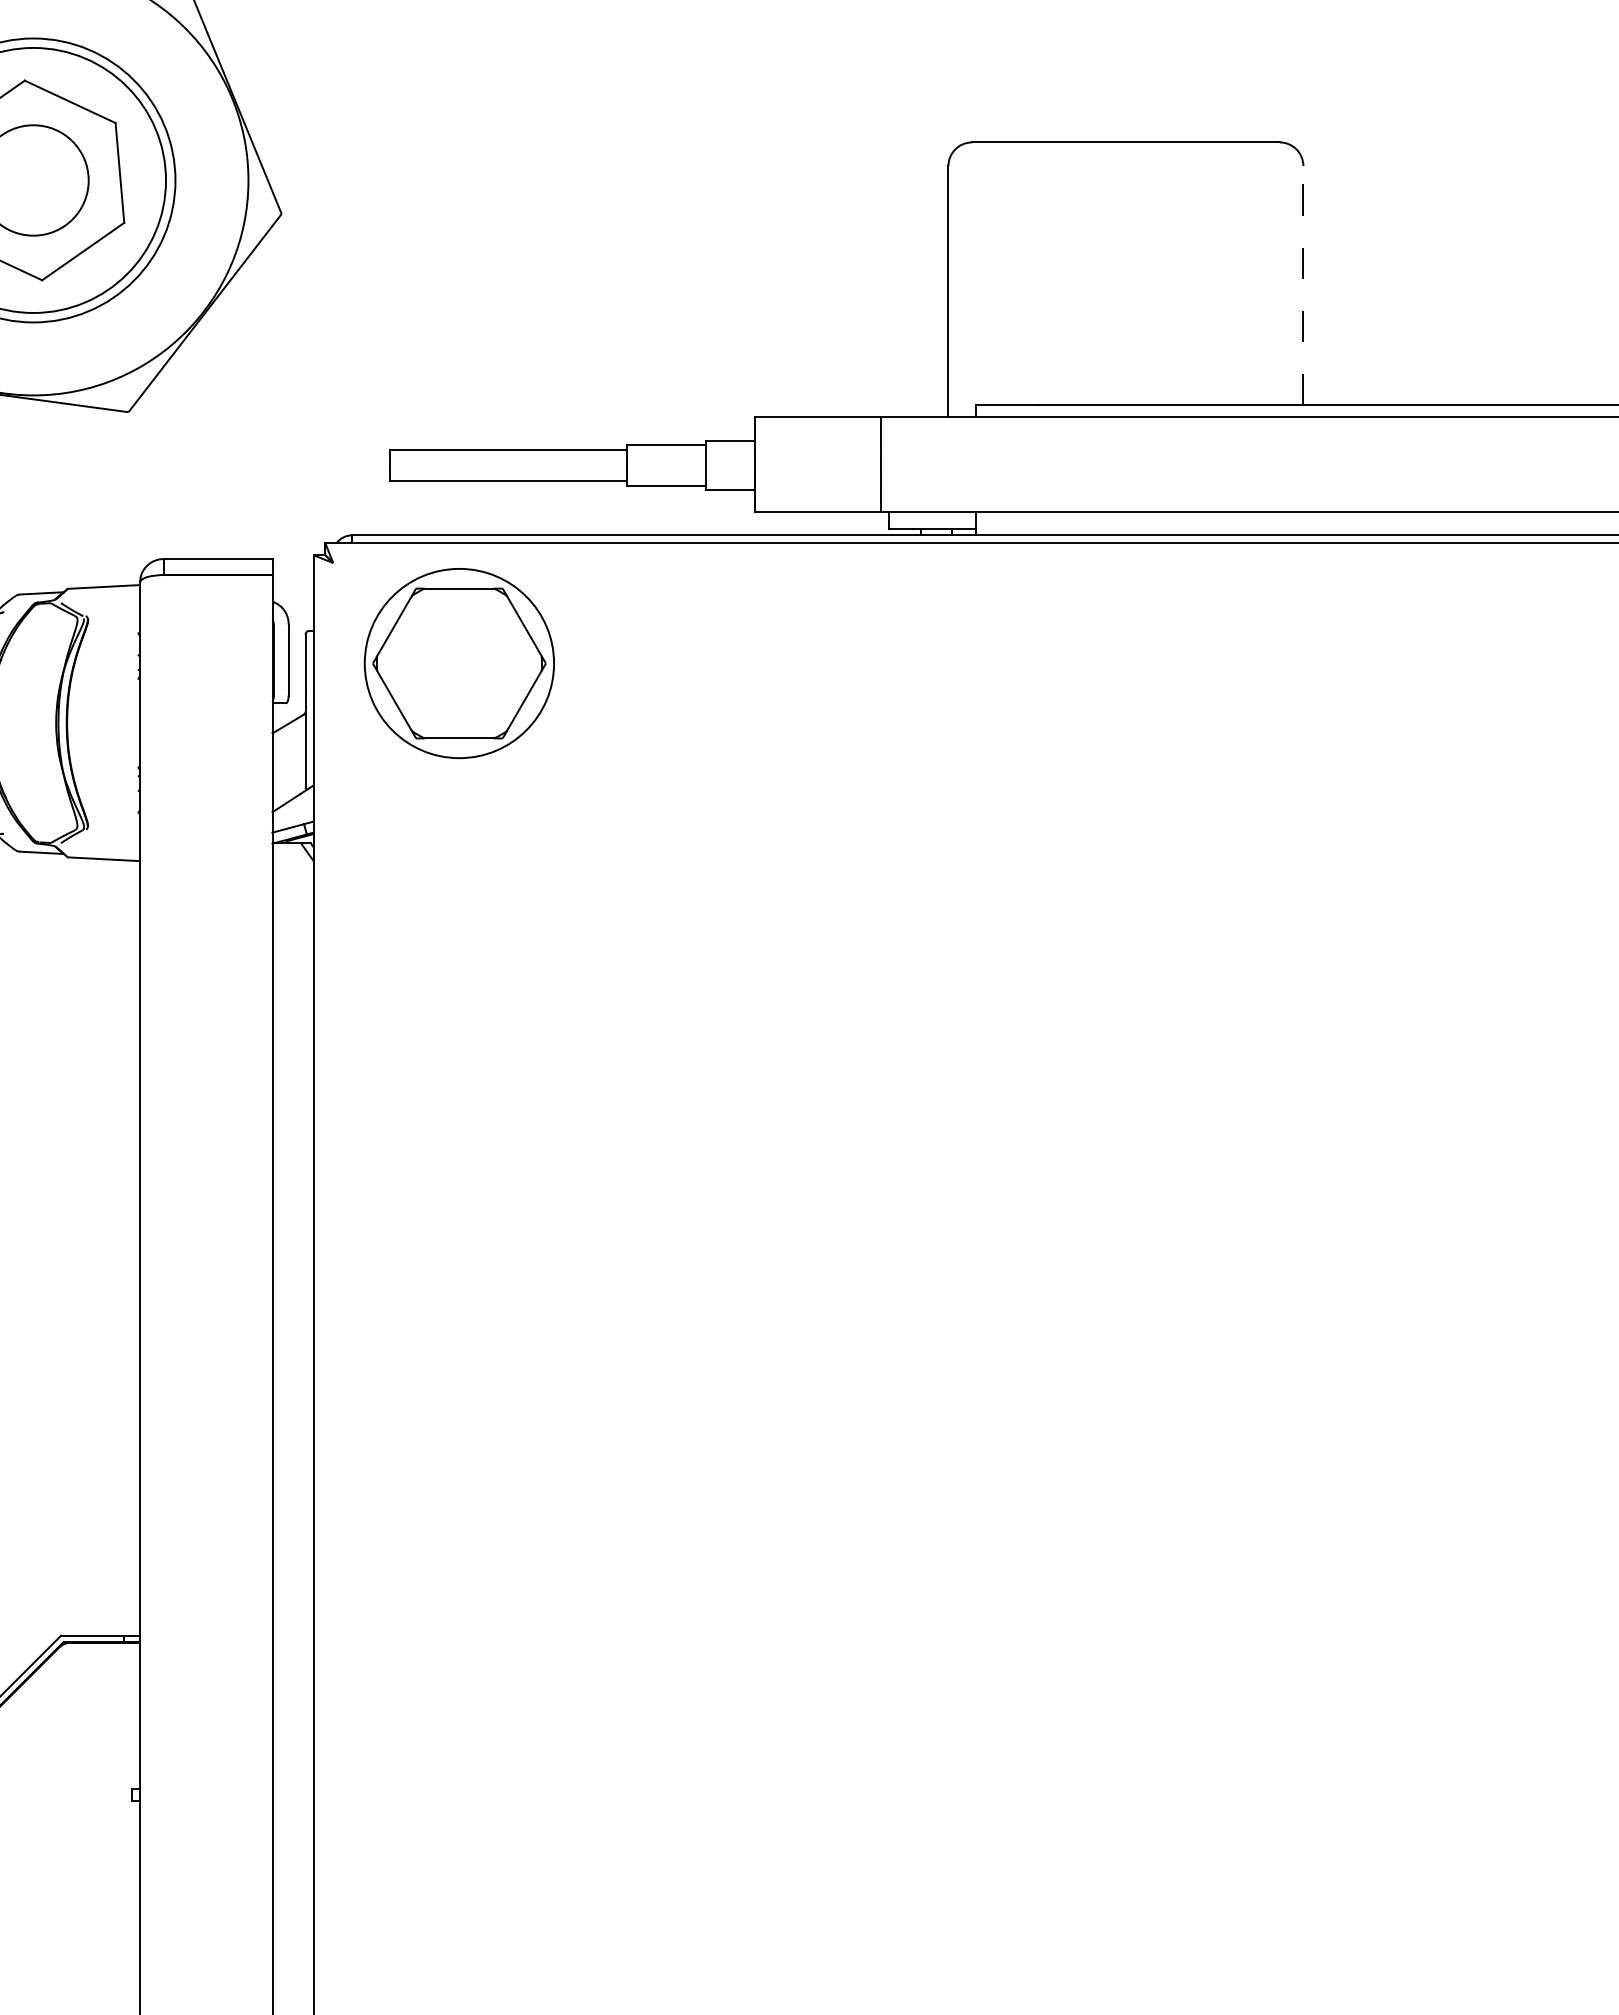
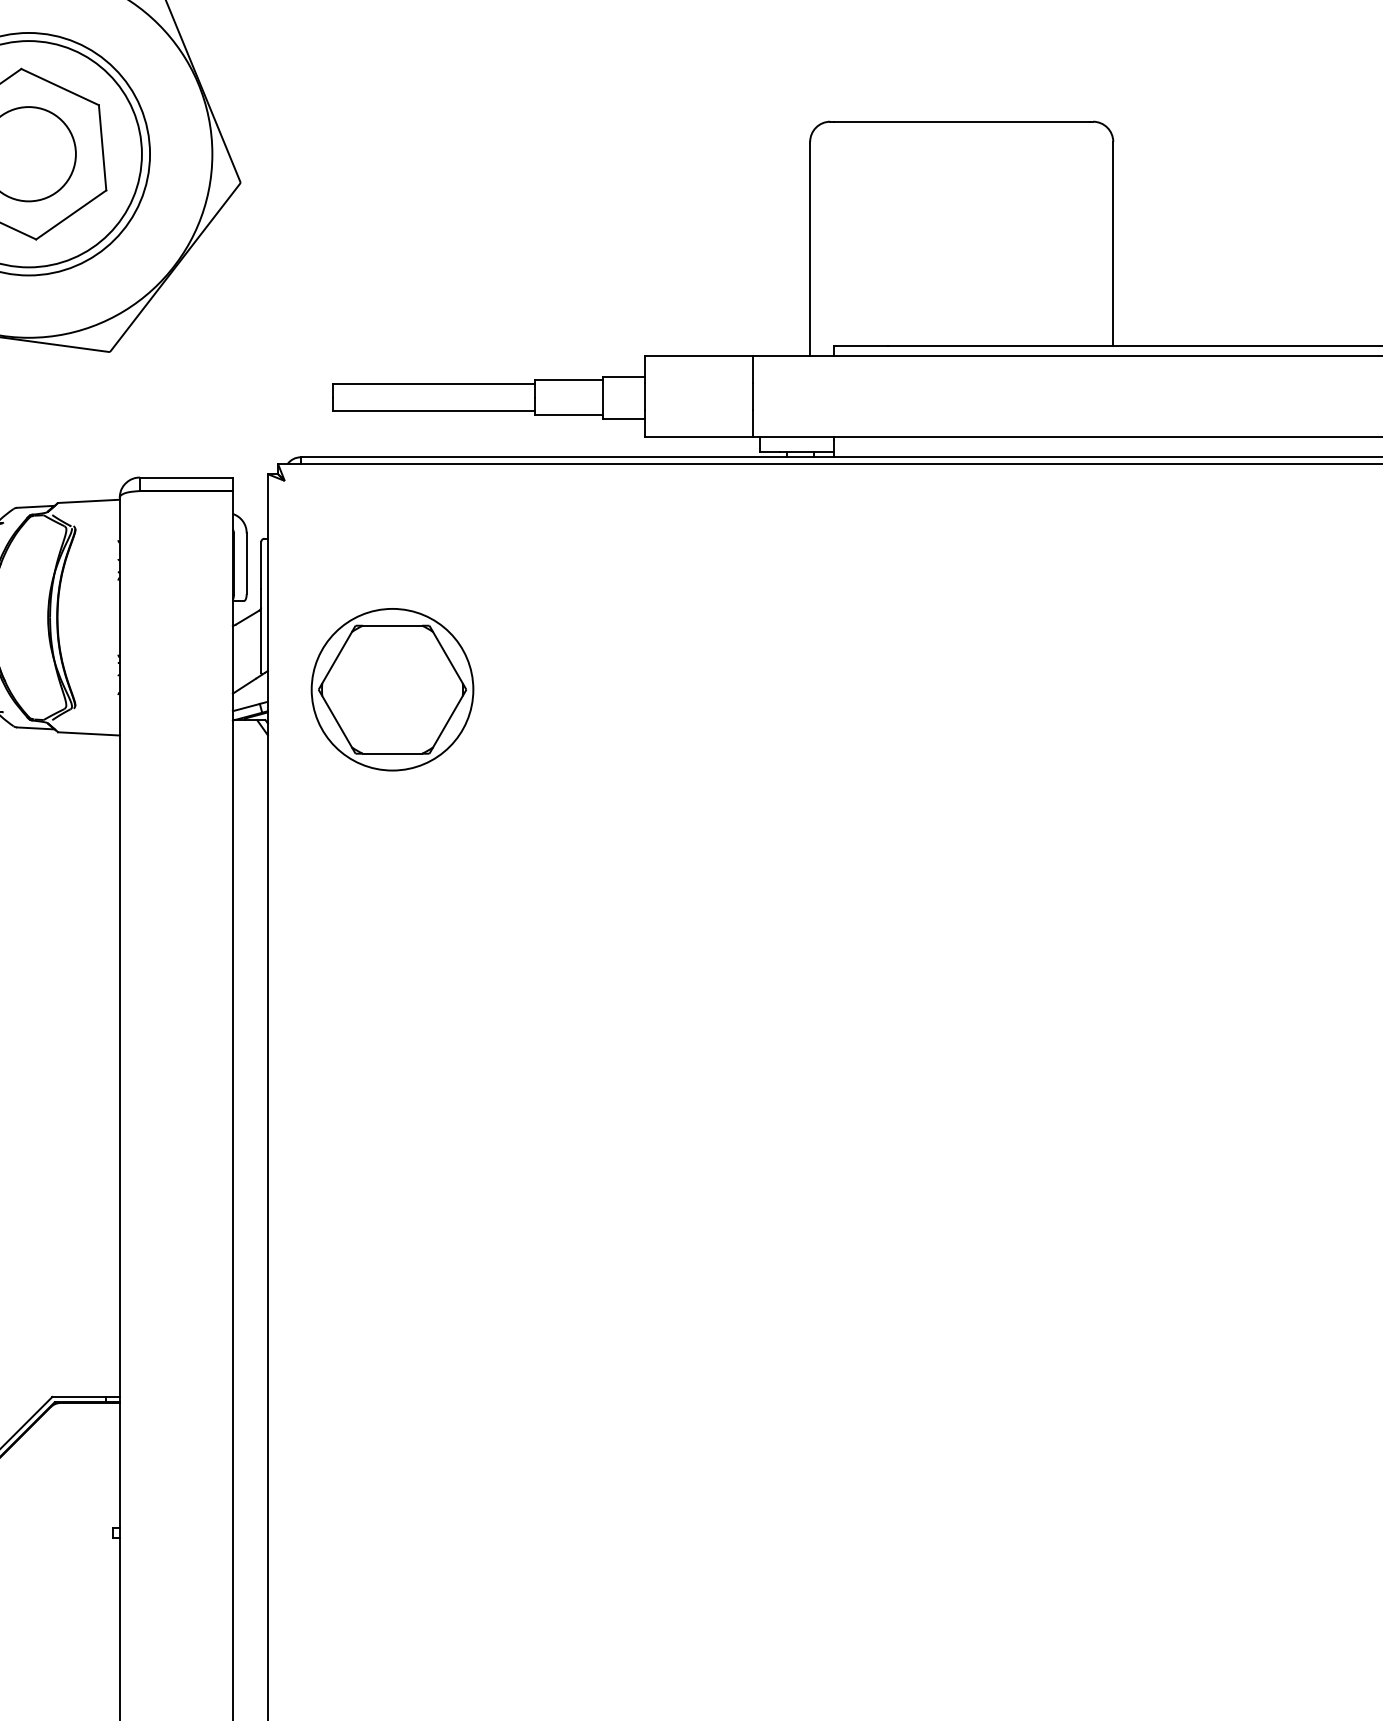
line: (1303, 285) -> (1113, 243), dashed -> solid
part: (458, 663) -> (391, 689), moved

